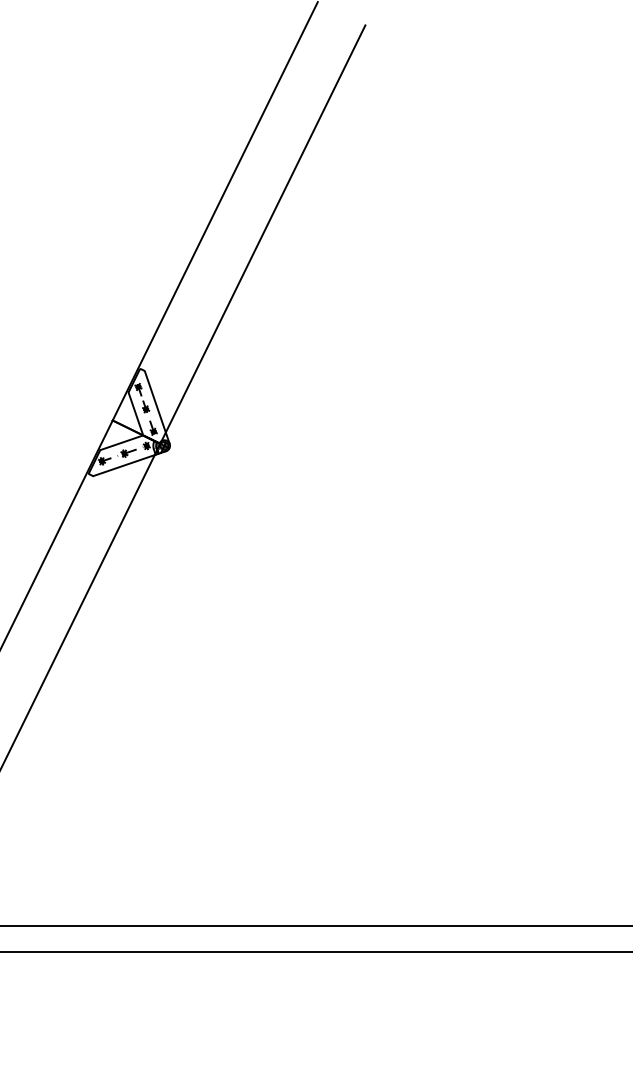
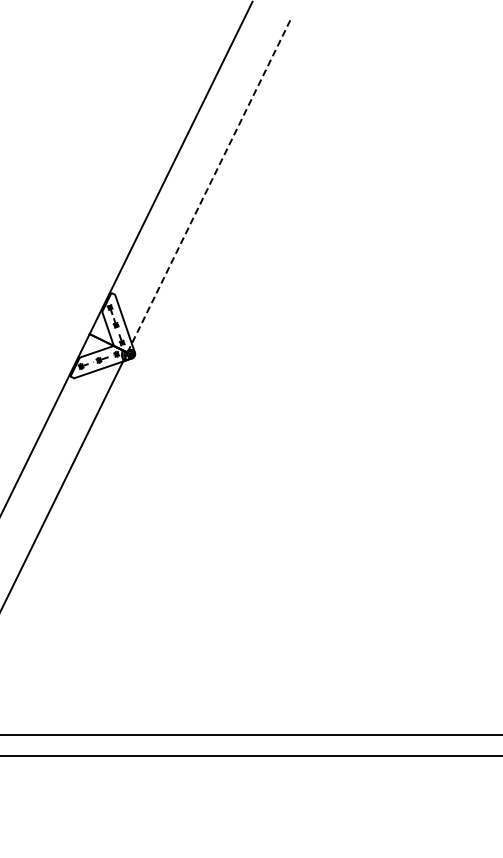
line: (262, 234) -> (208, 186), solid -> dashed

